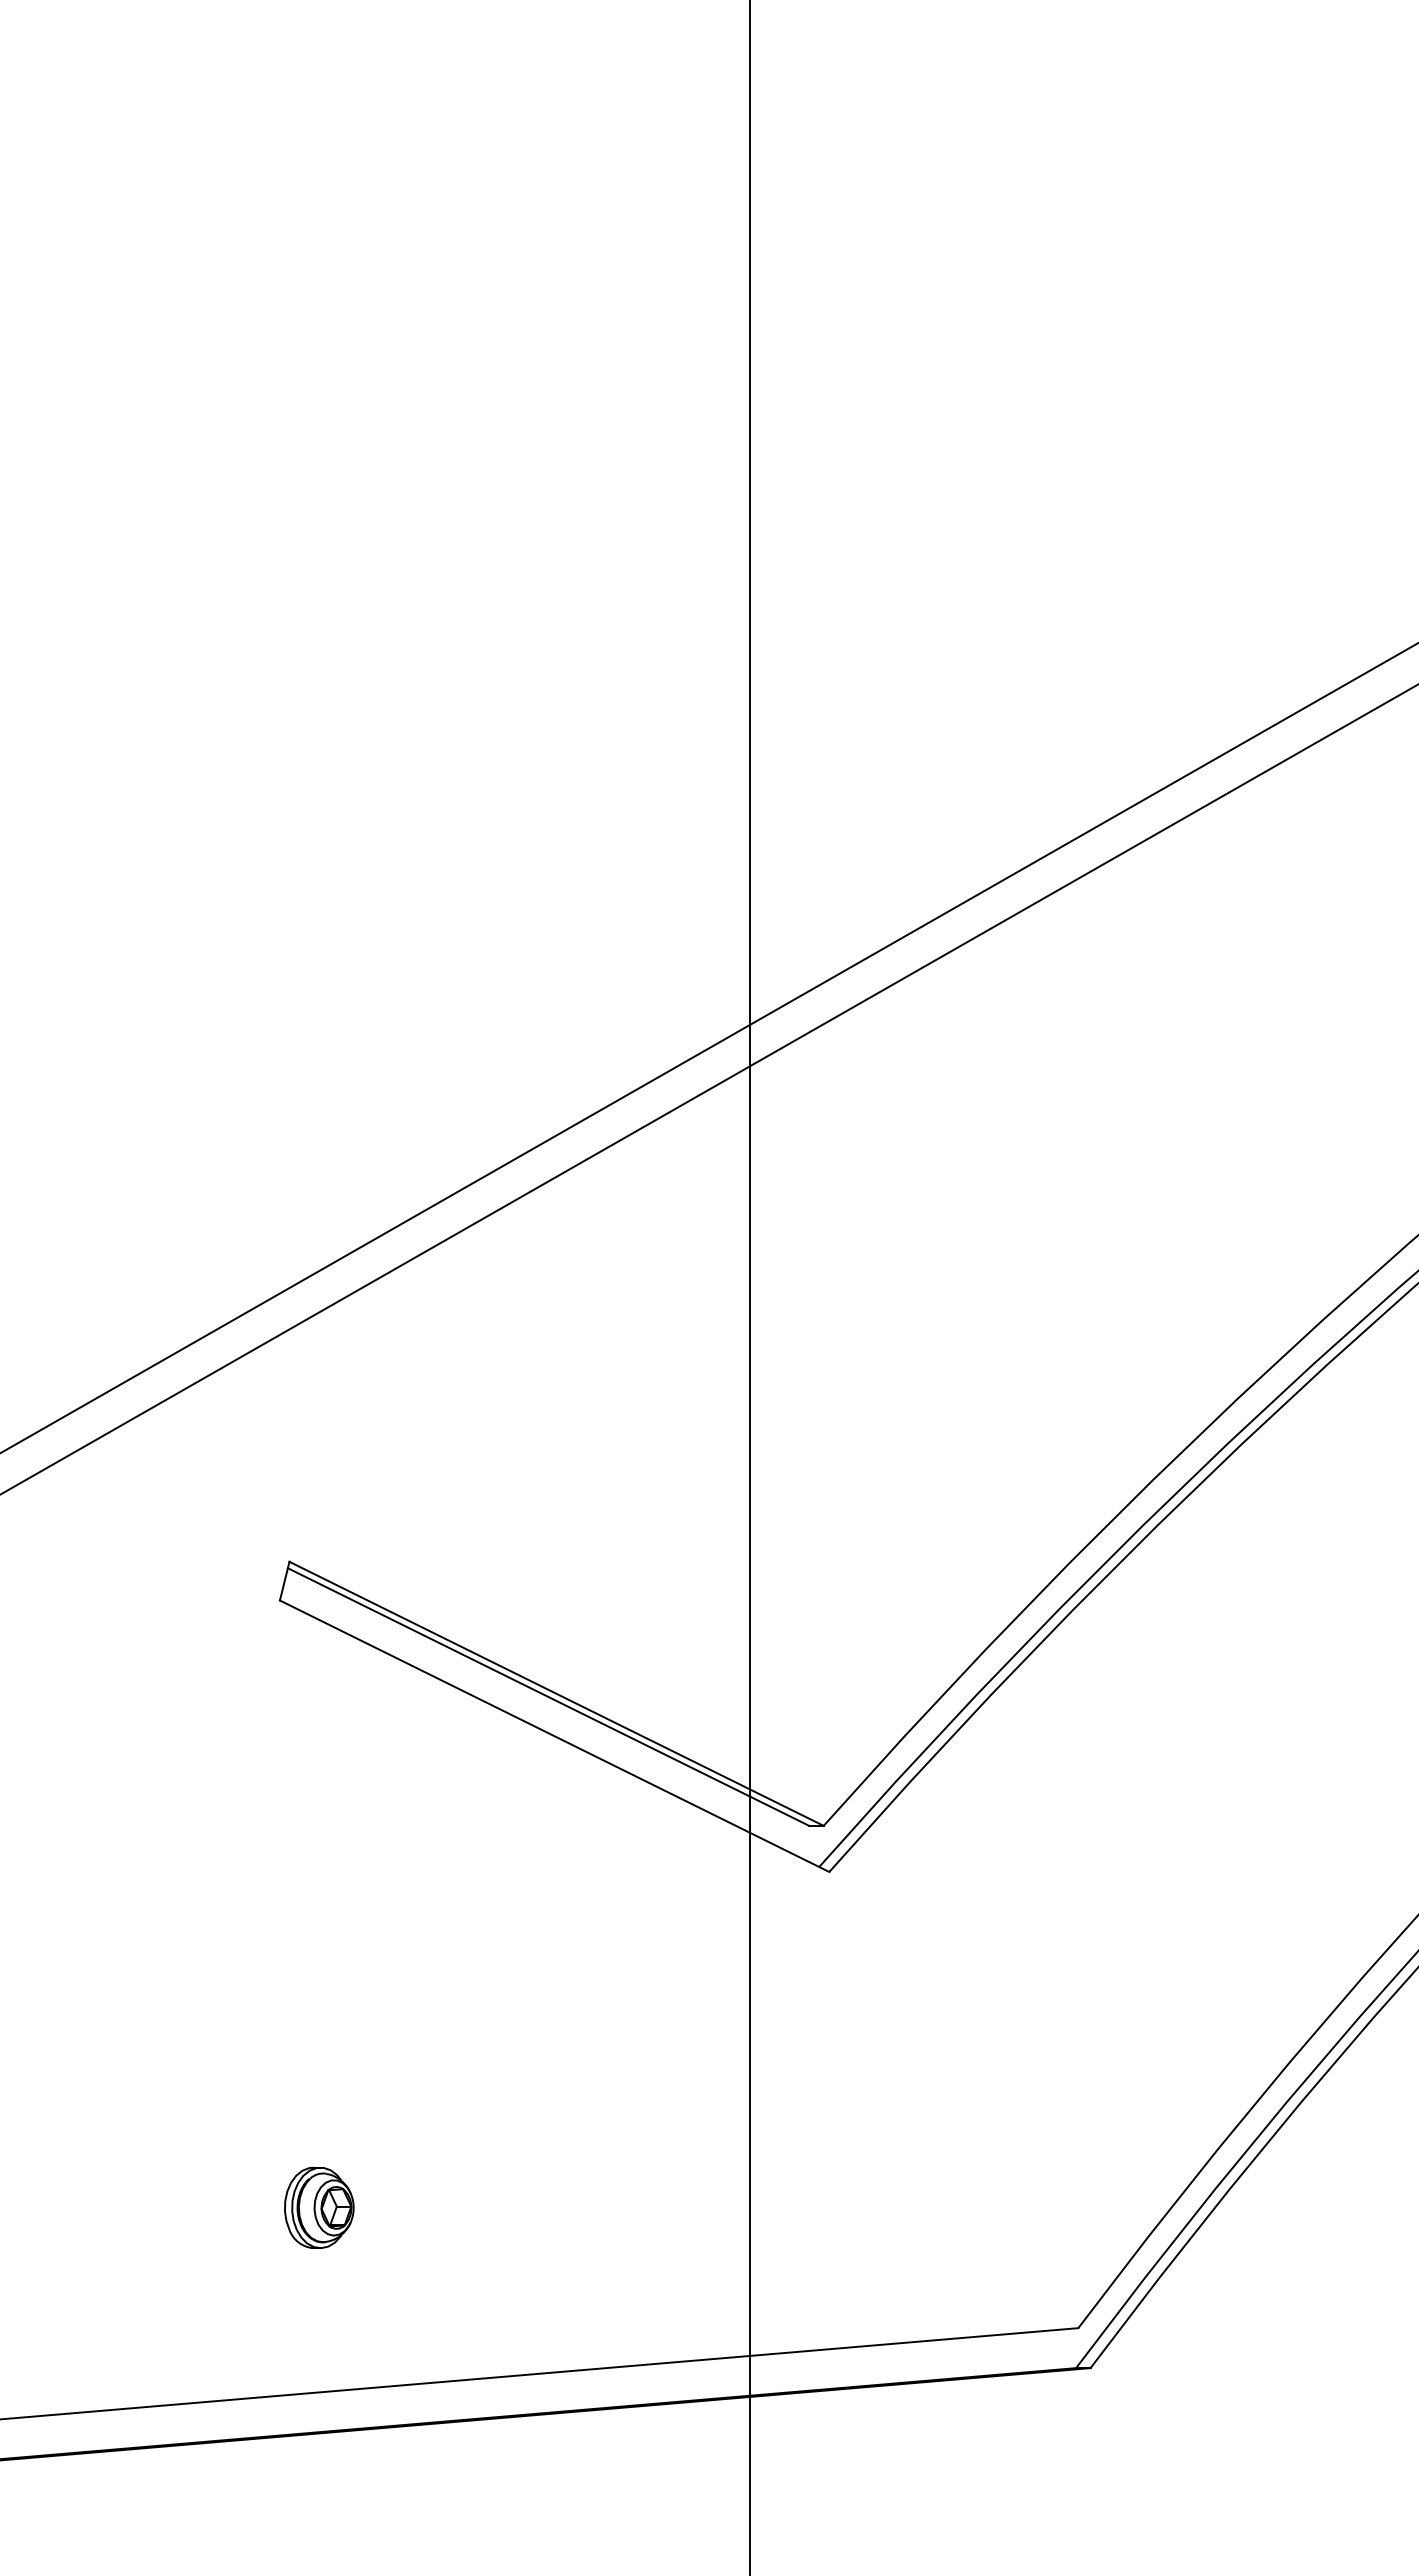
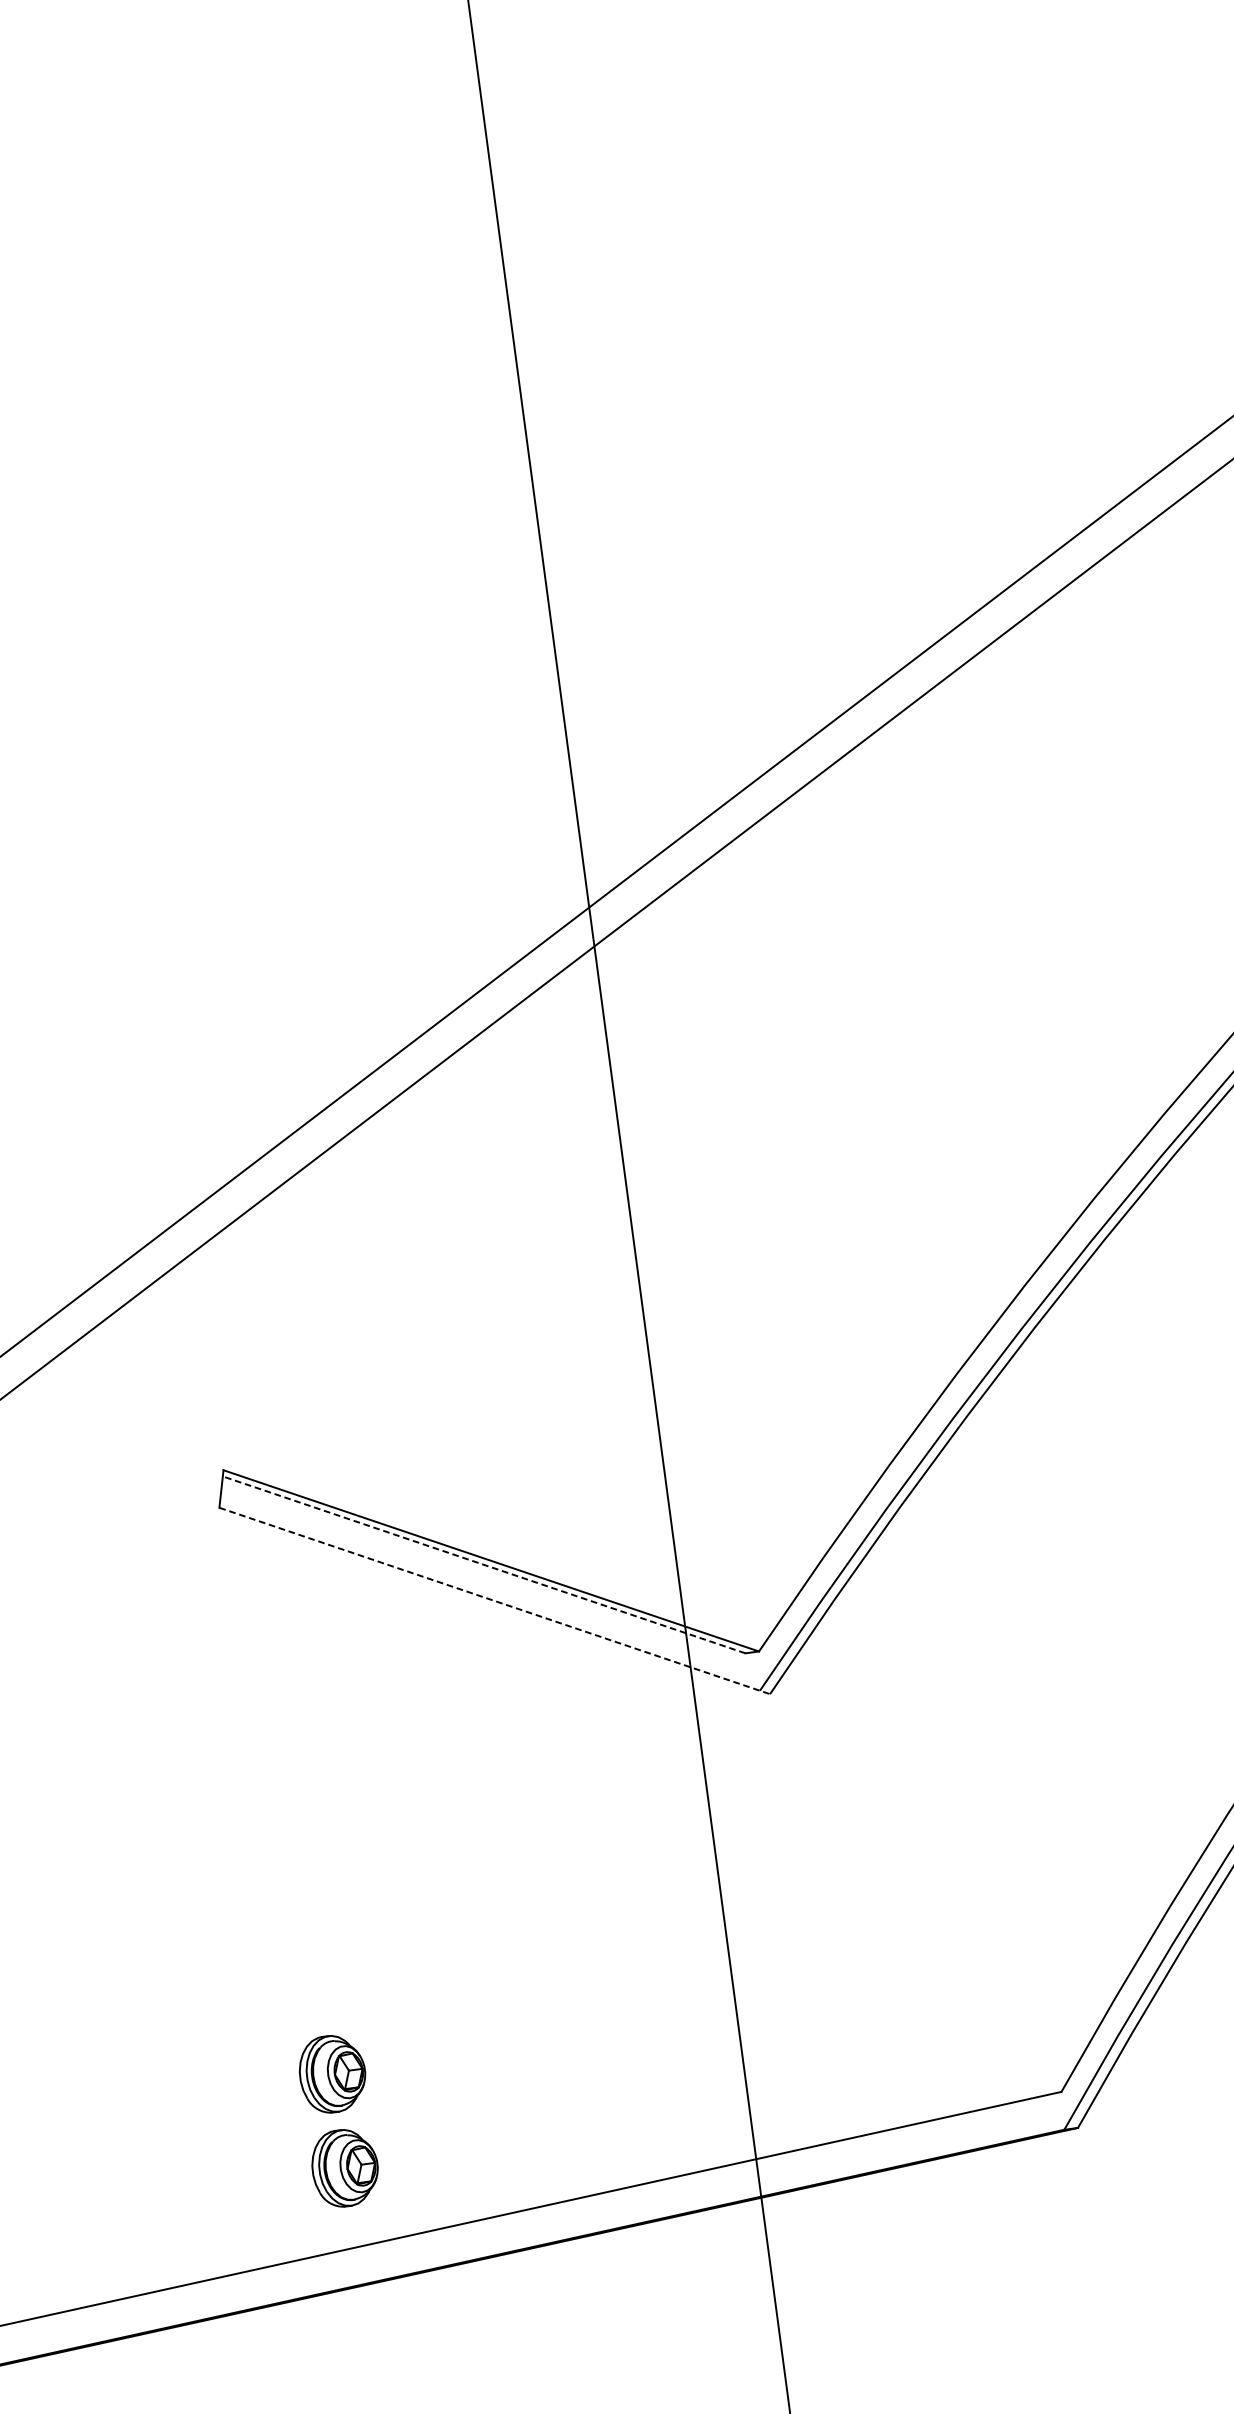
line: (548, 1697) -> (484, 1565), solid -> dashed
line: (555, 1736) -> (495, 1601), solid -> dashed
part: (319, 2307) -> (345, 2167), added

